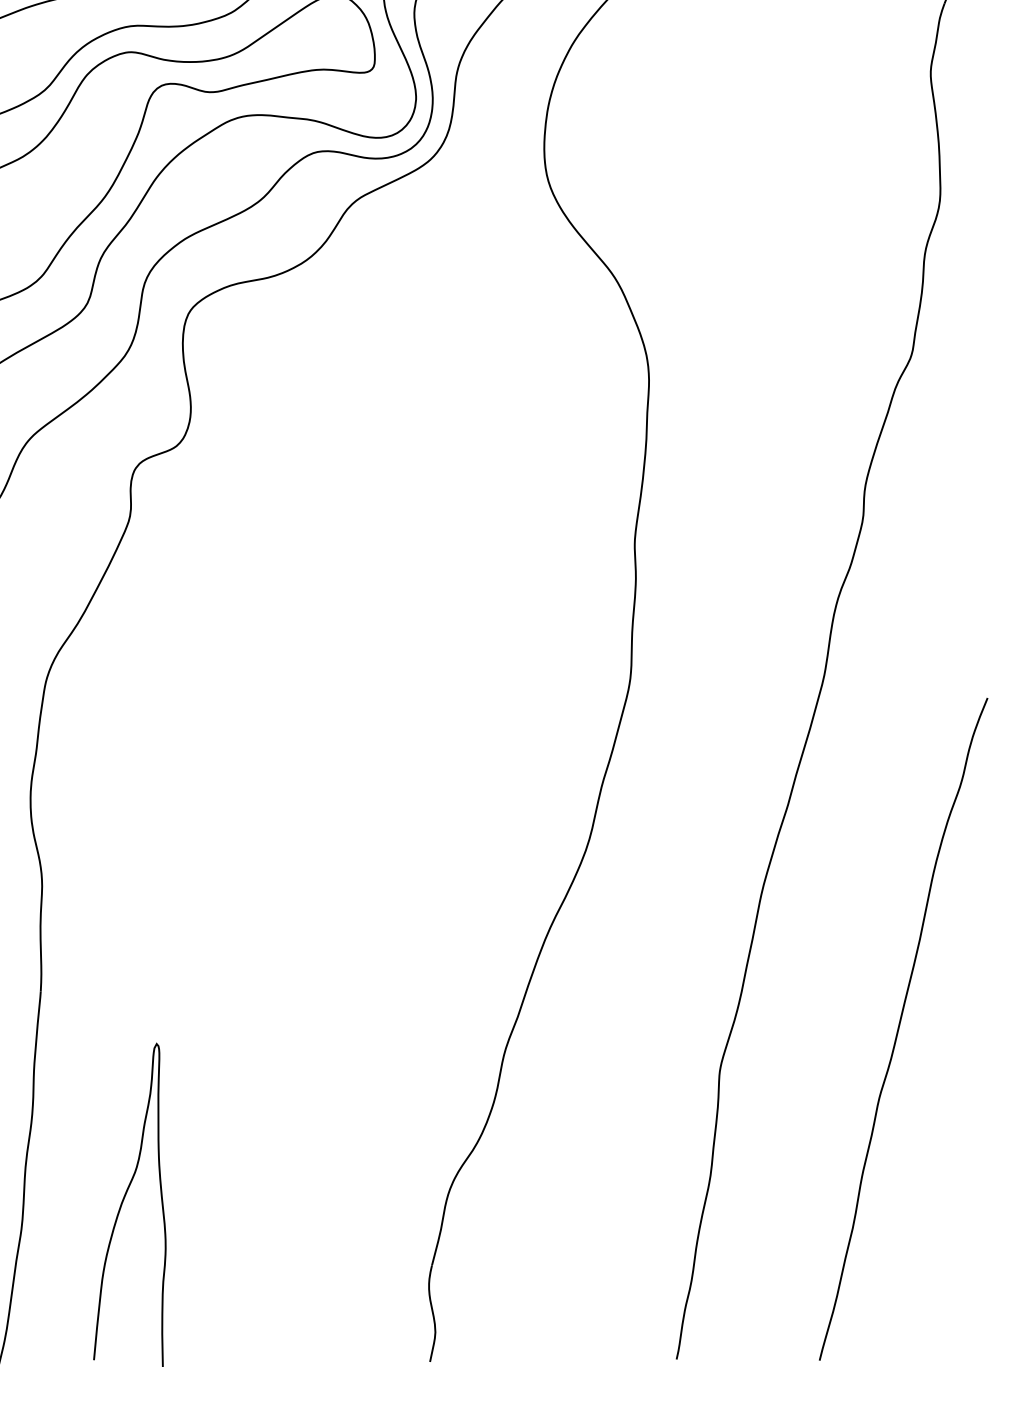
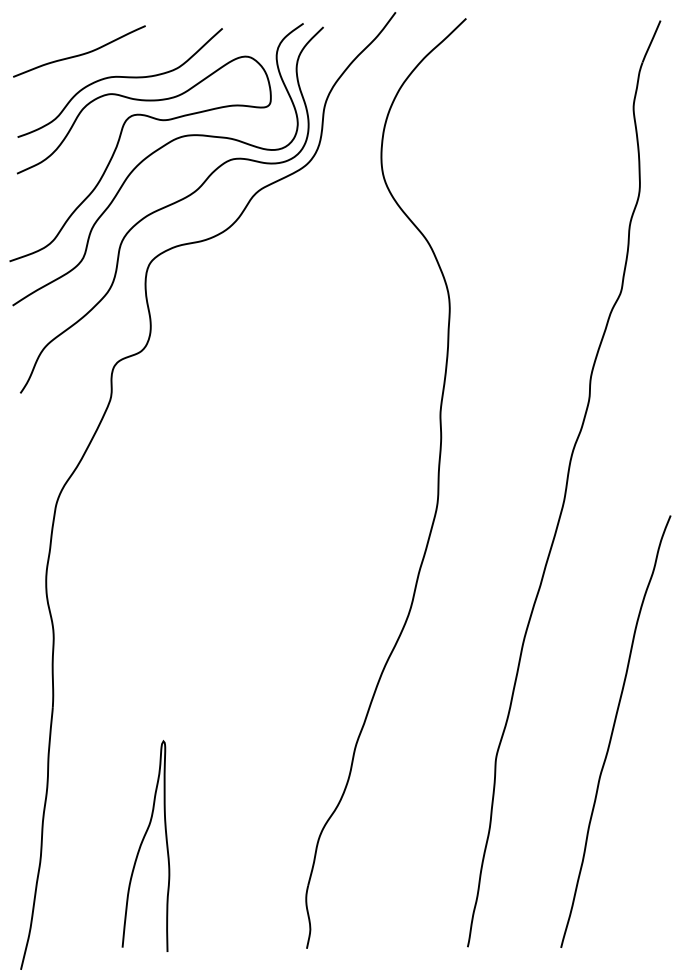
curve: (124, 1202) -> (142, 844), moved

